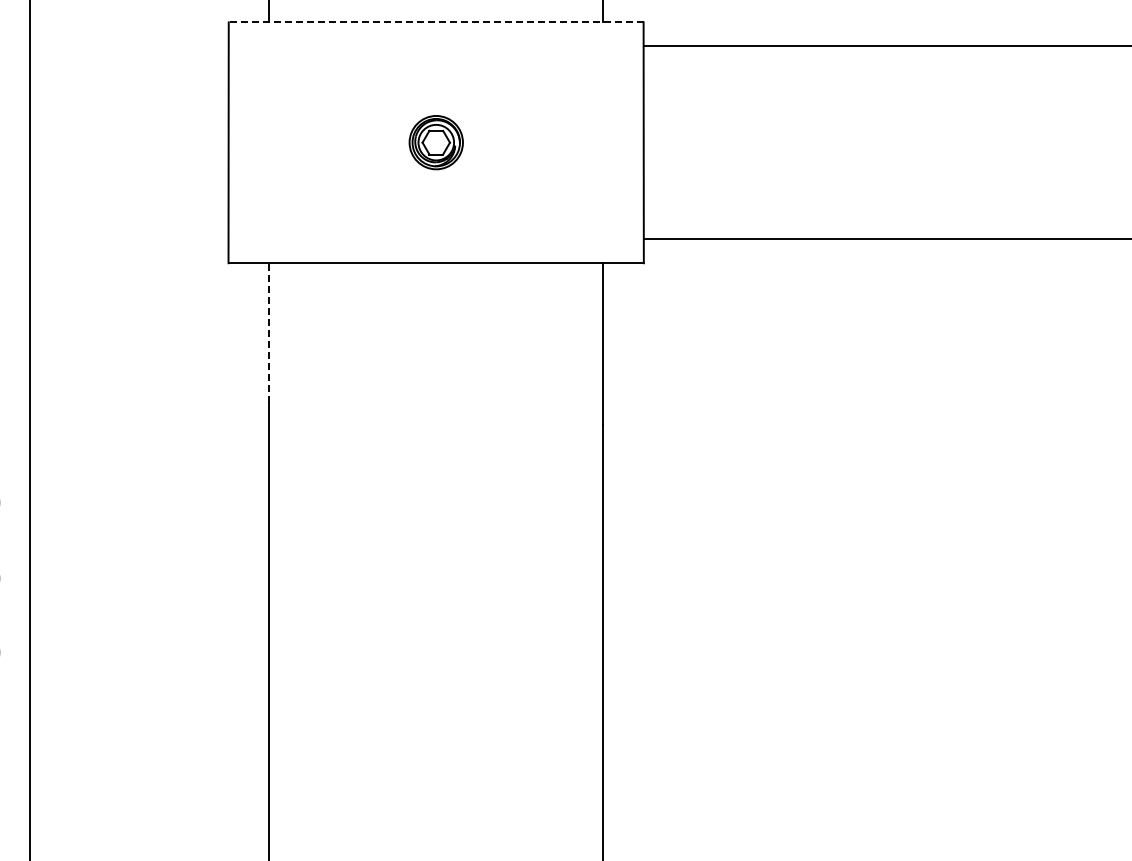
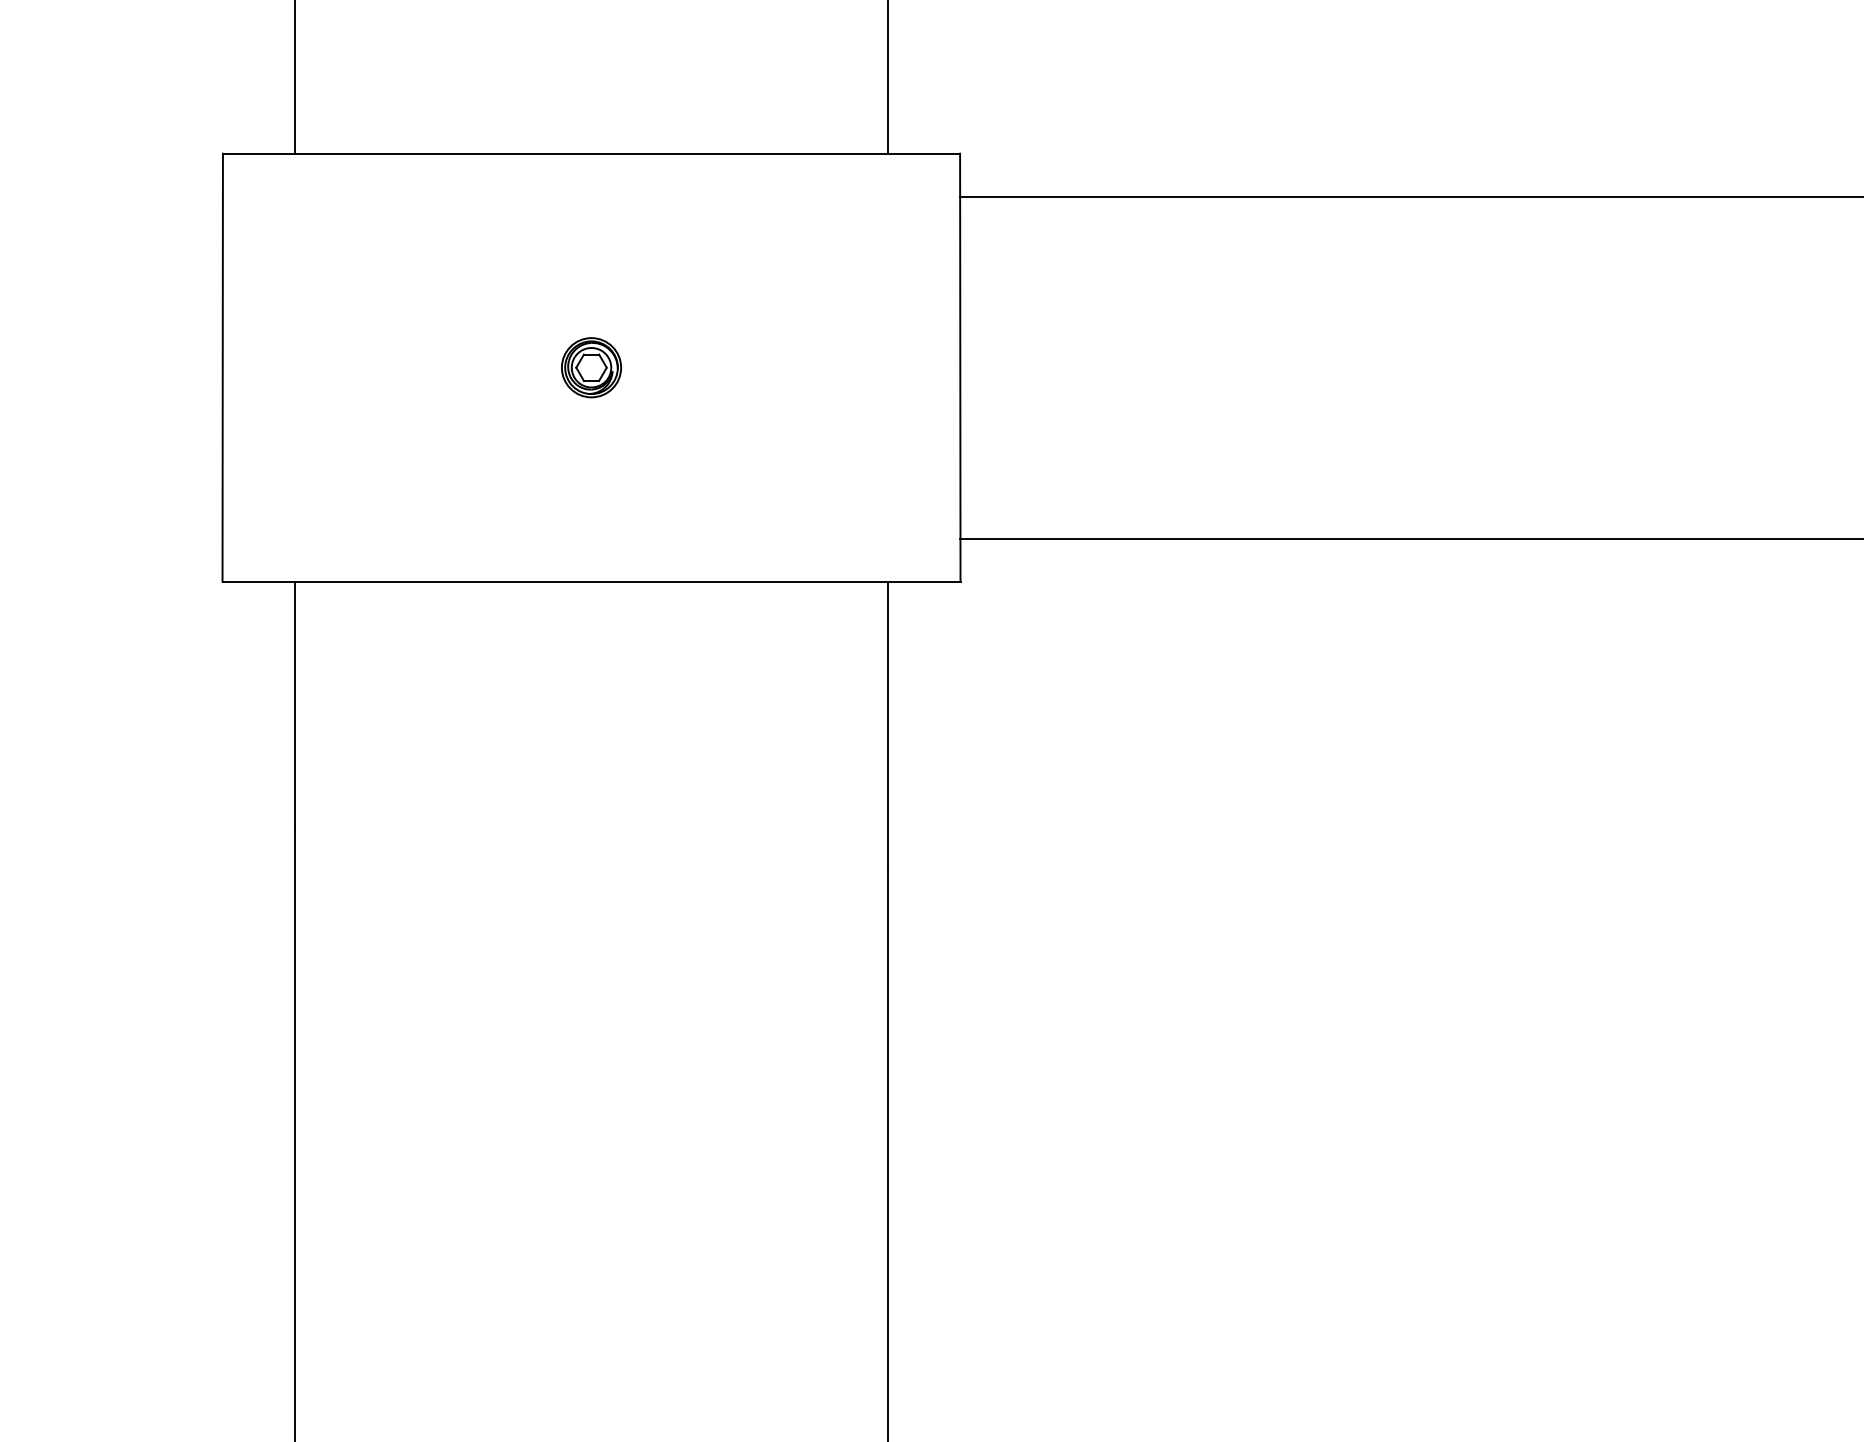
line: (435, 22) -> (590, 154), dashed -> solid
part: (435, 142) -> (590, 367), size x0.62
line: (269, 332) -> (295, 704), dashed -> solid

